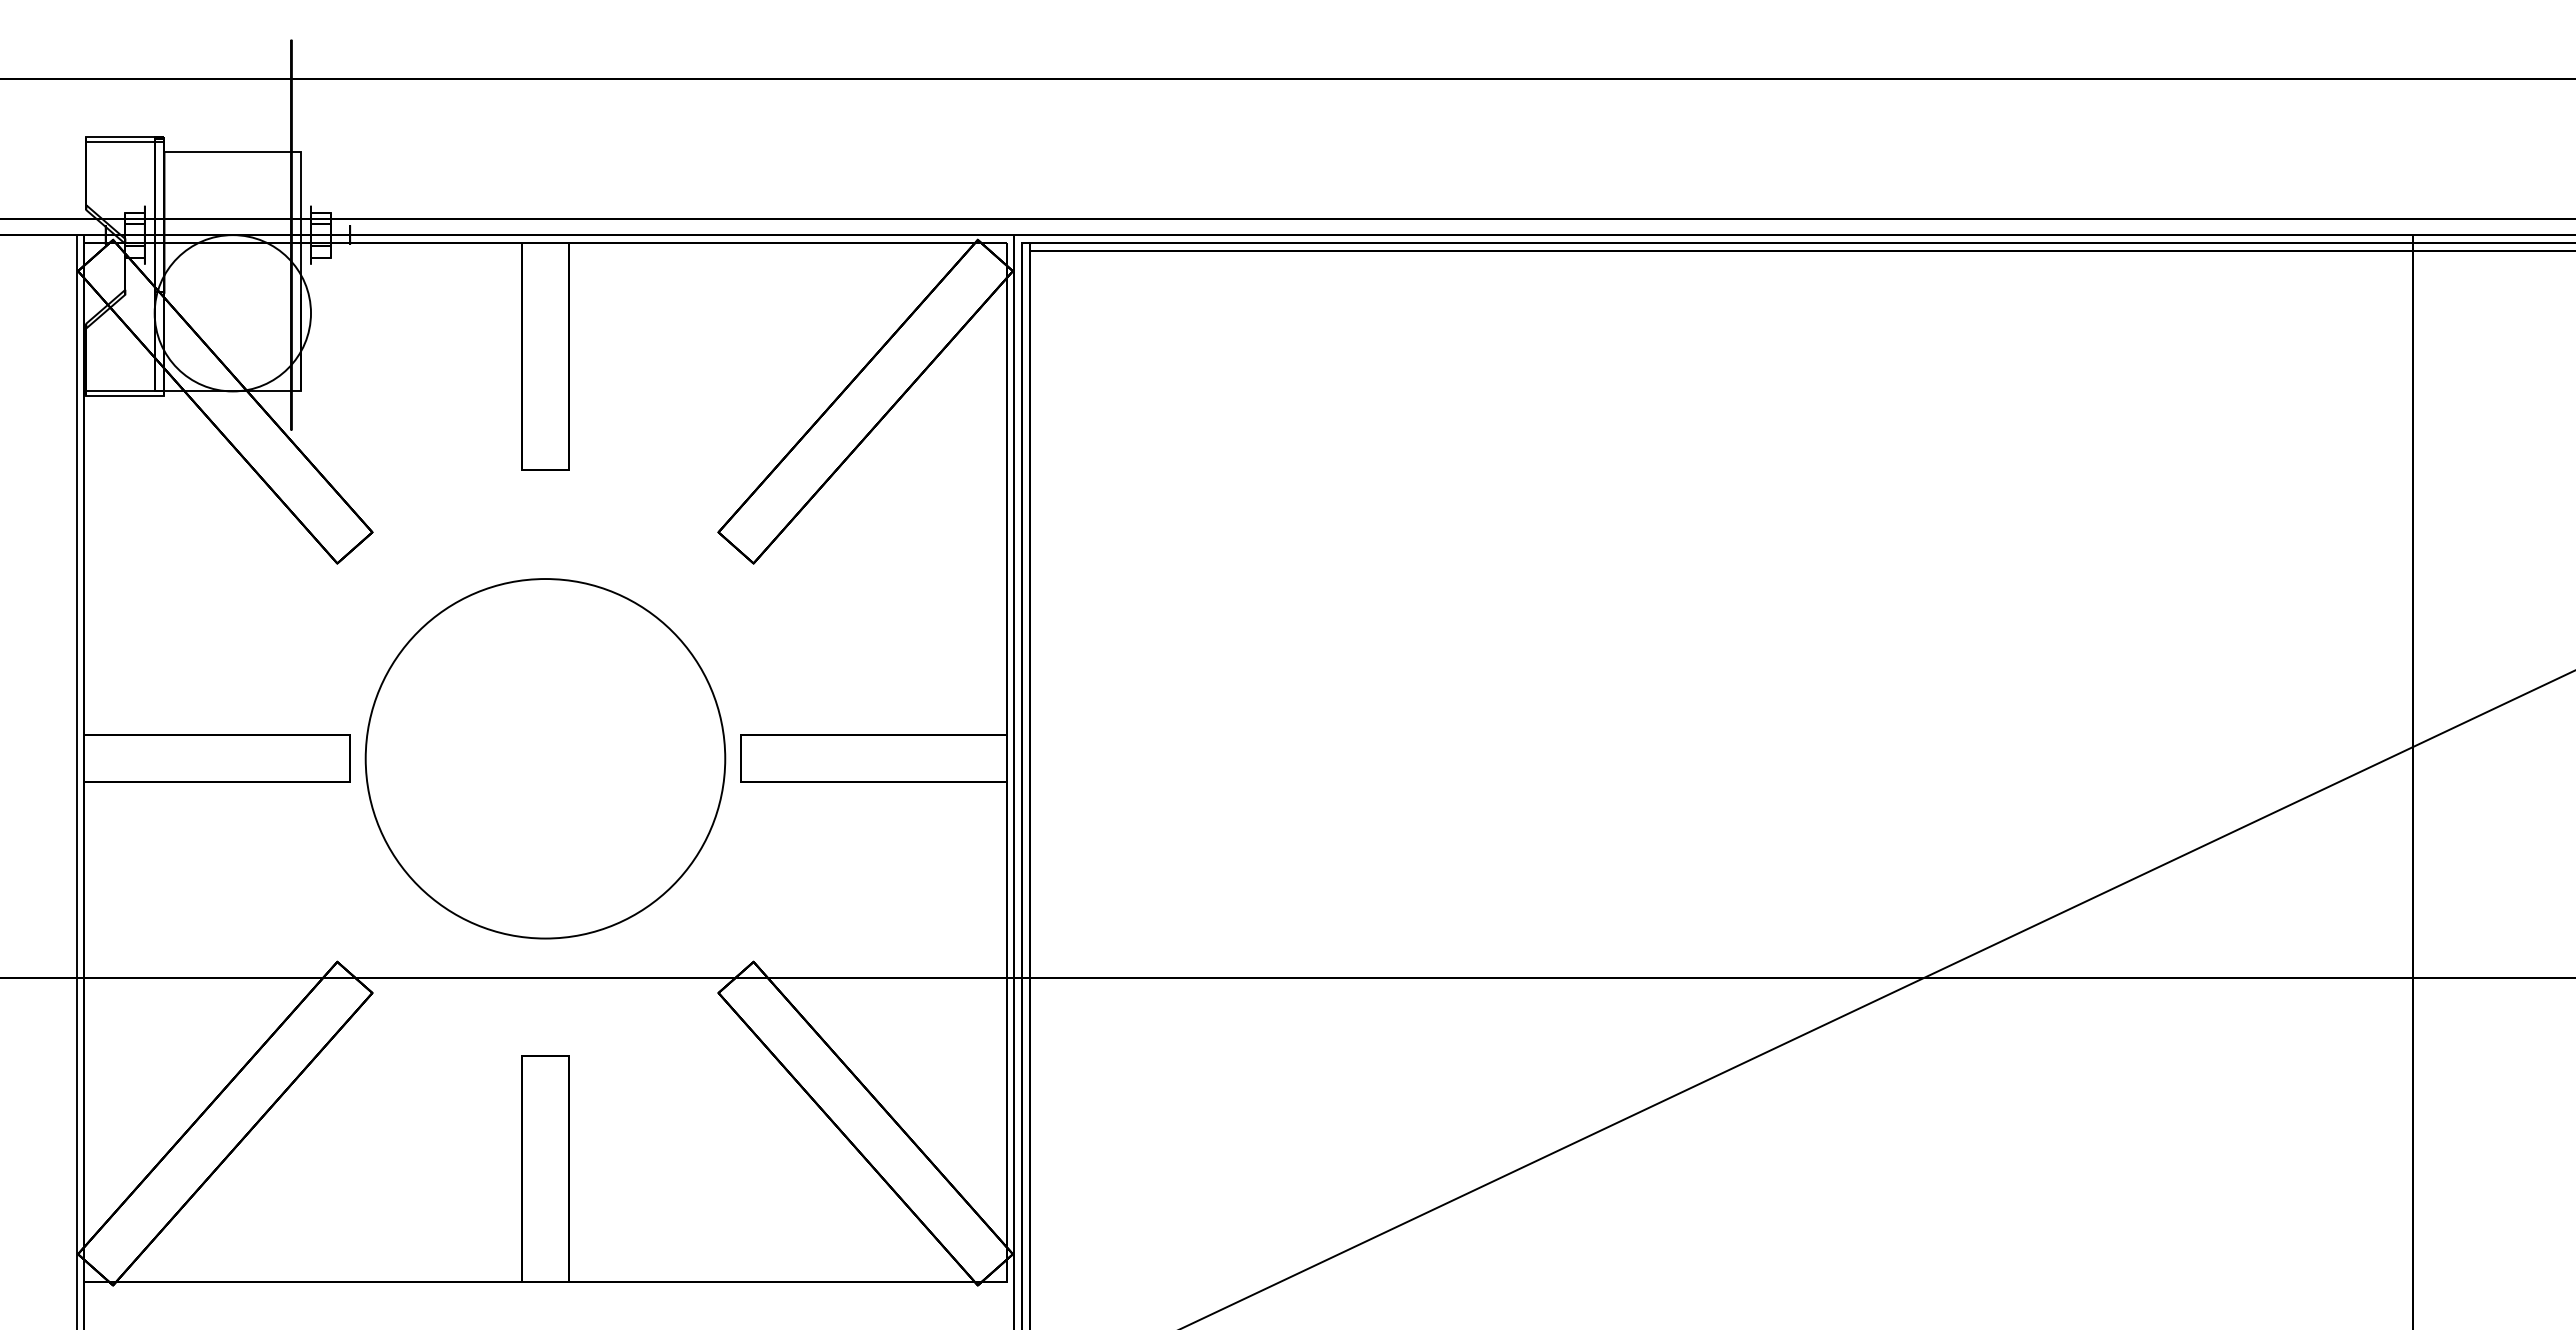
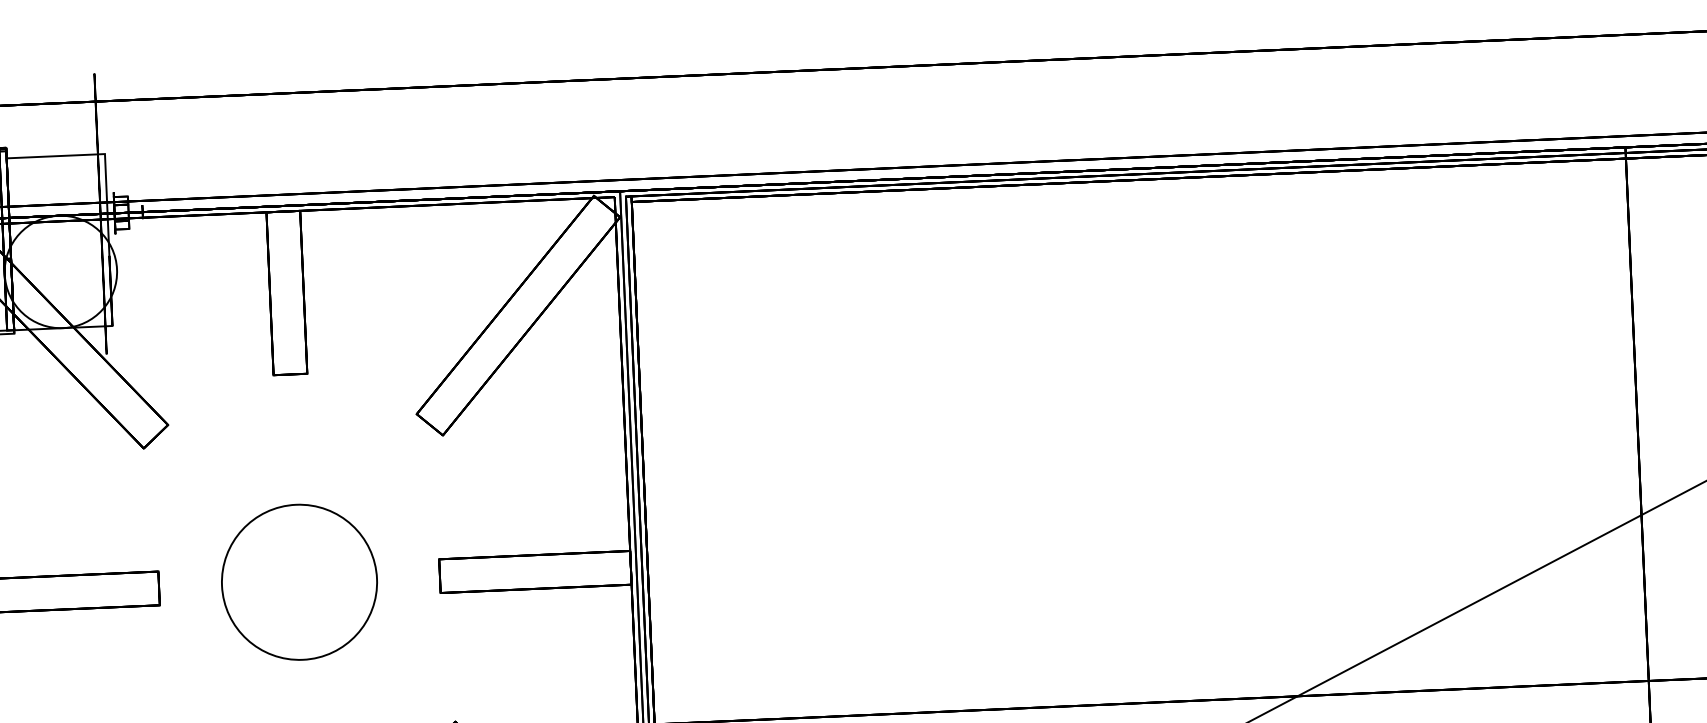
circle: (545, 758) -> (299, 582), size x0.6

